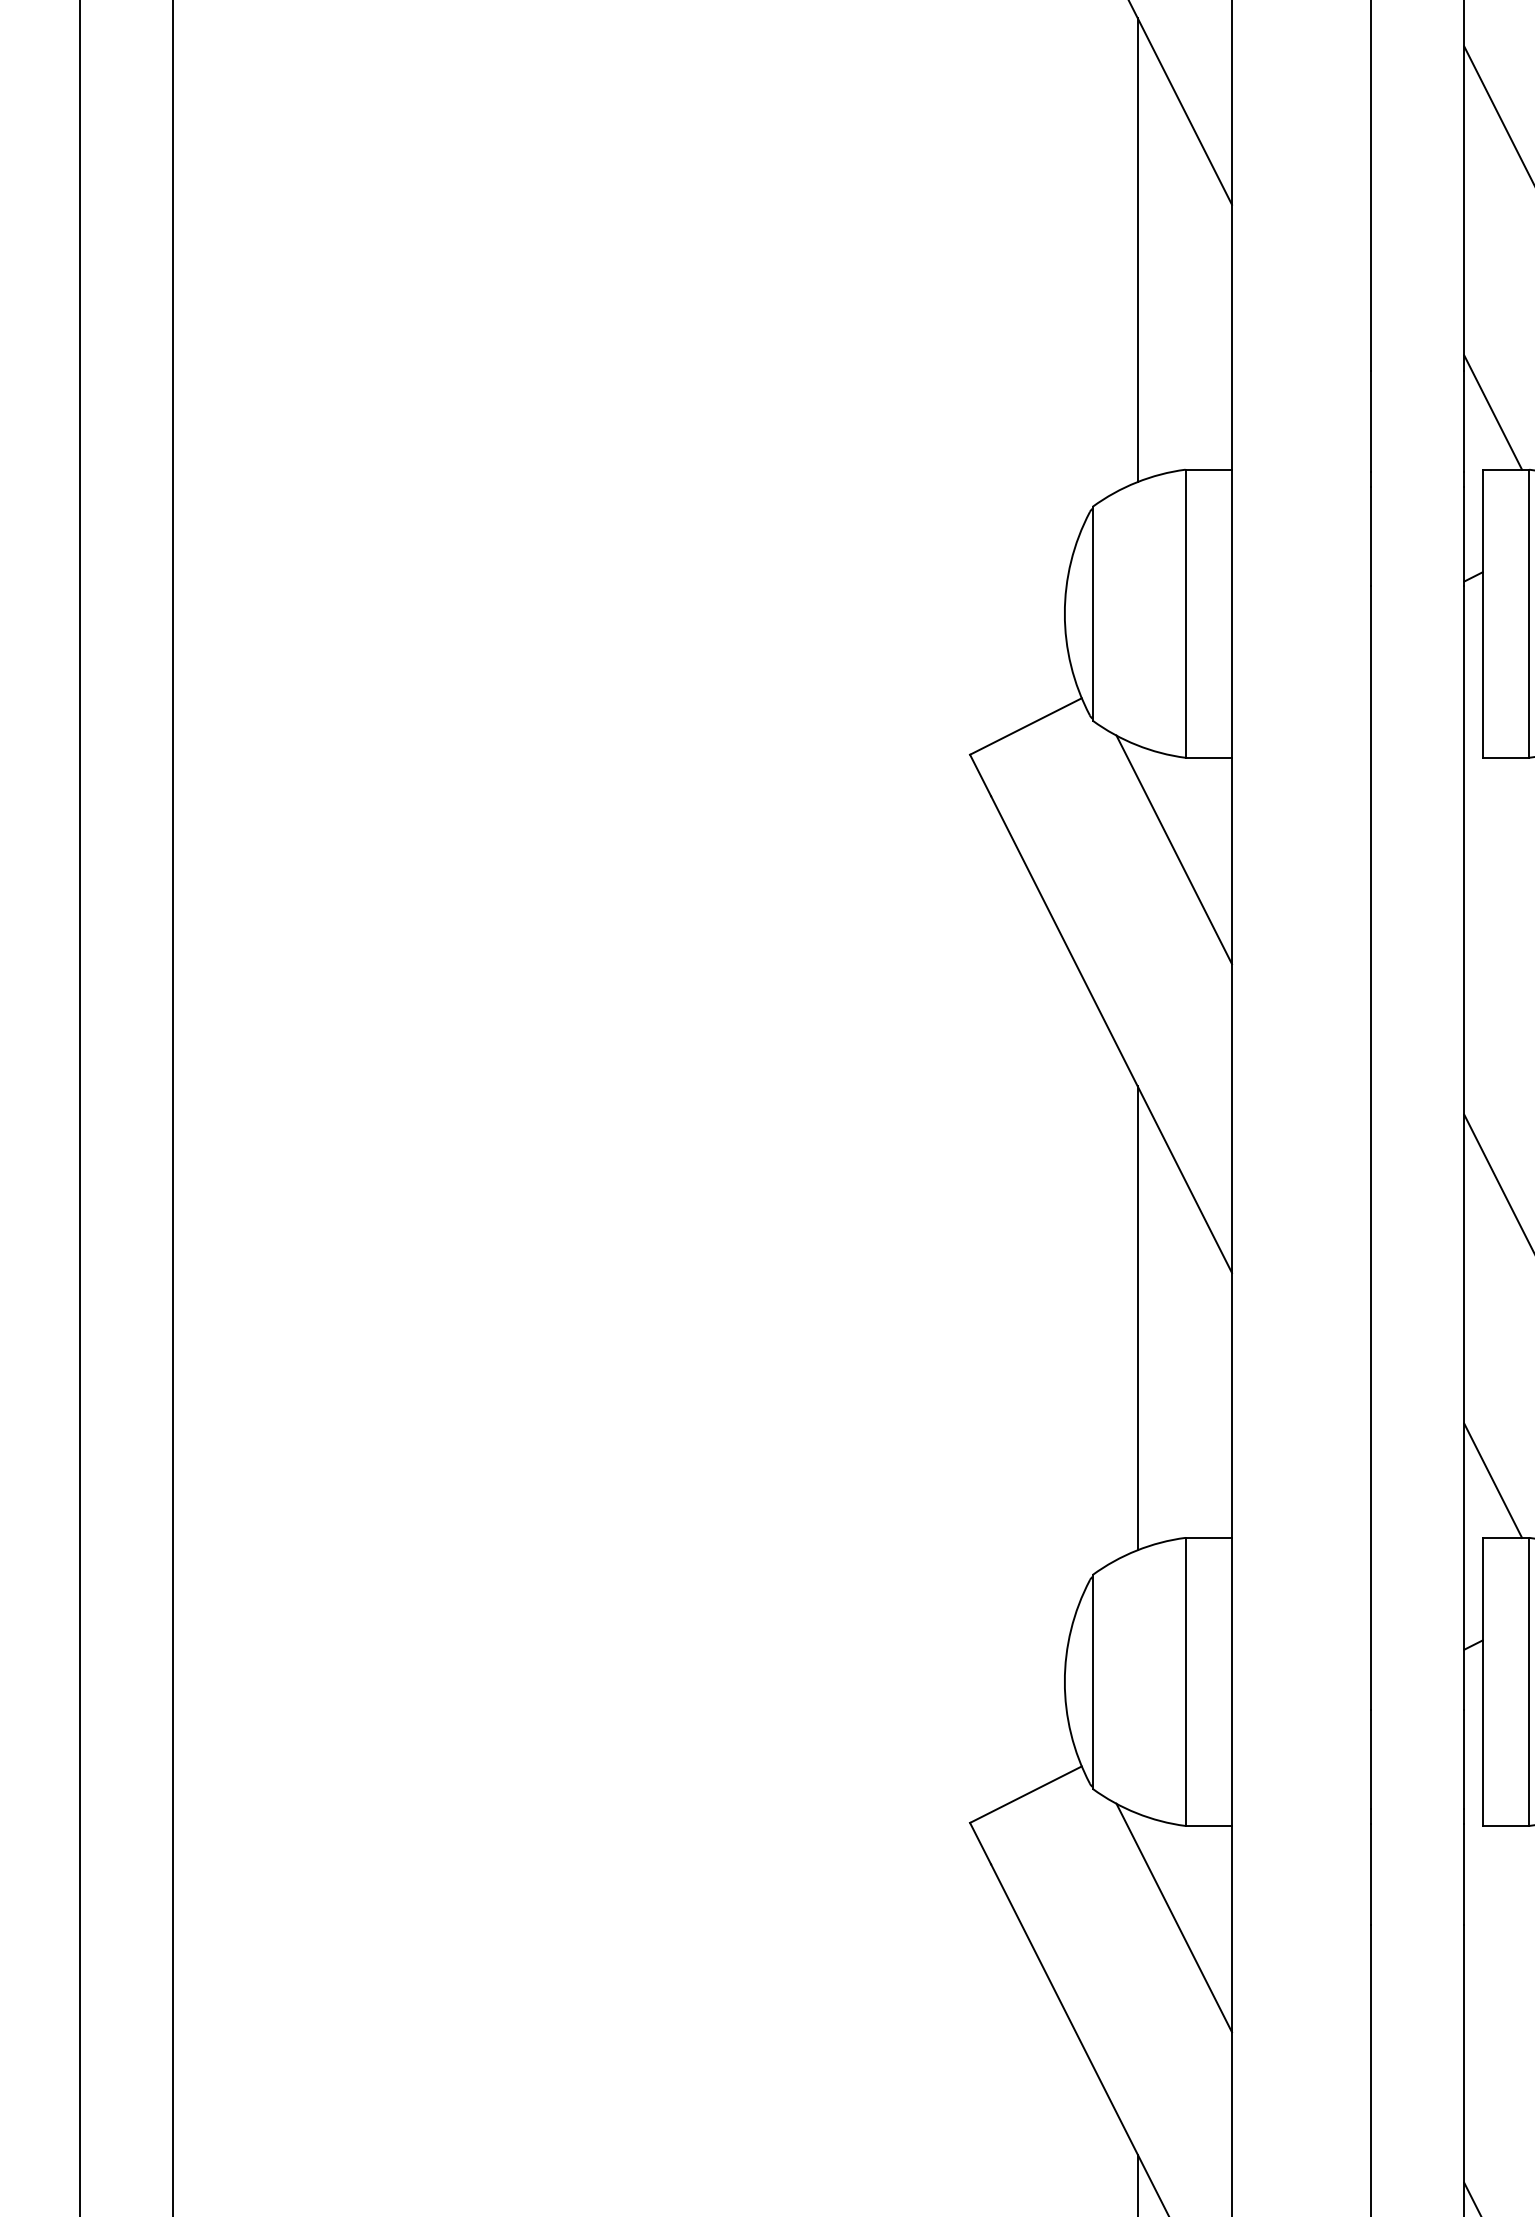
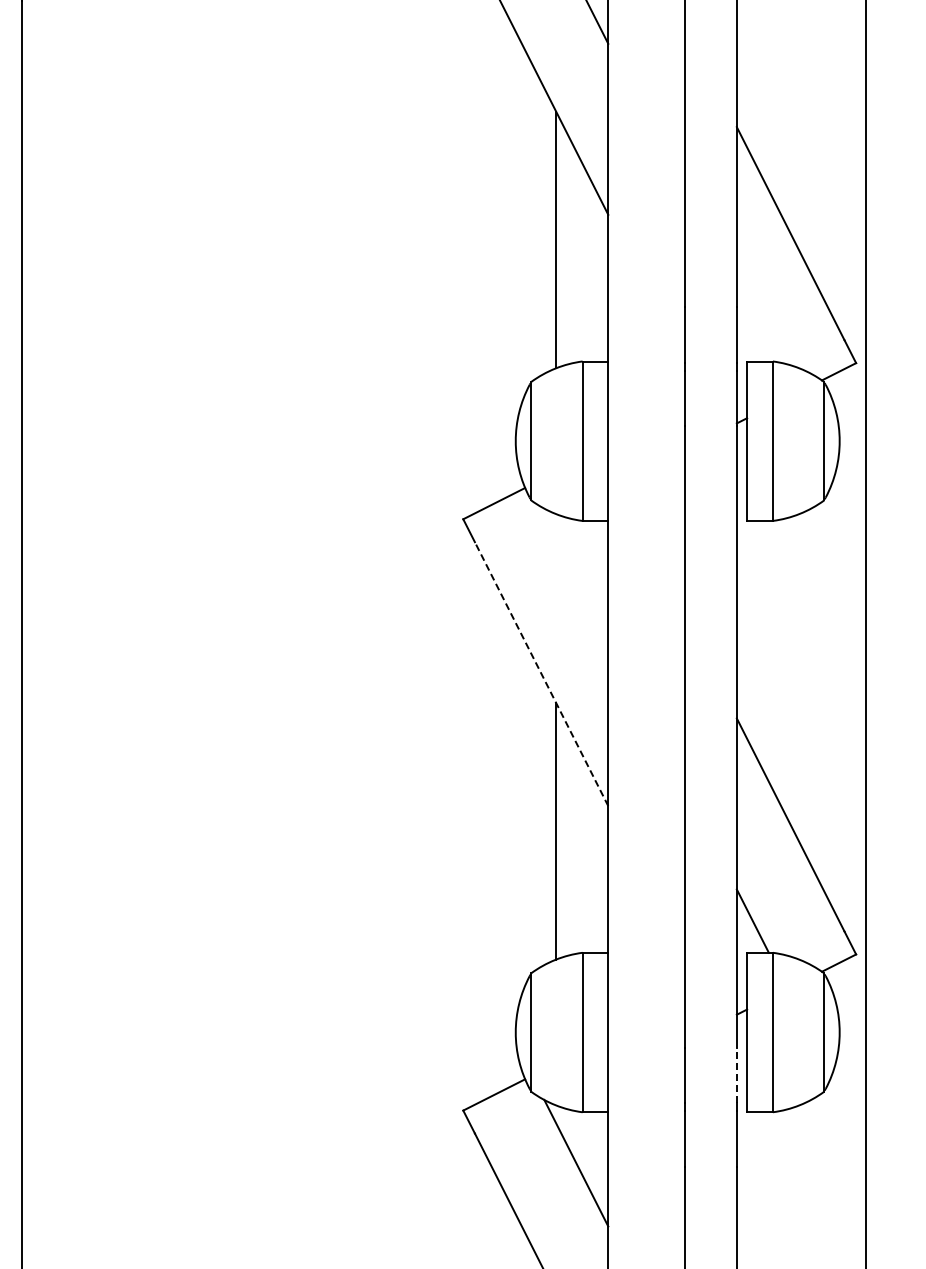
line: (1492, 411) -> (752, 329), removed
line: (1174, 849) -> (576, 571), removed
line: (1111, 1035) -> (541, 674), solid -> dashed
line: (1463, 1757) -> (736, 1074), solid -> dashed

